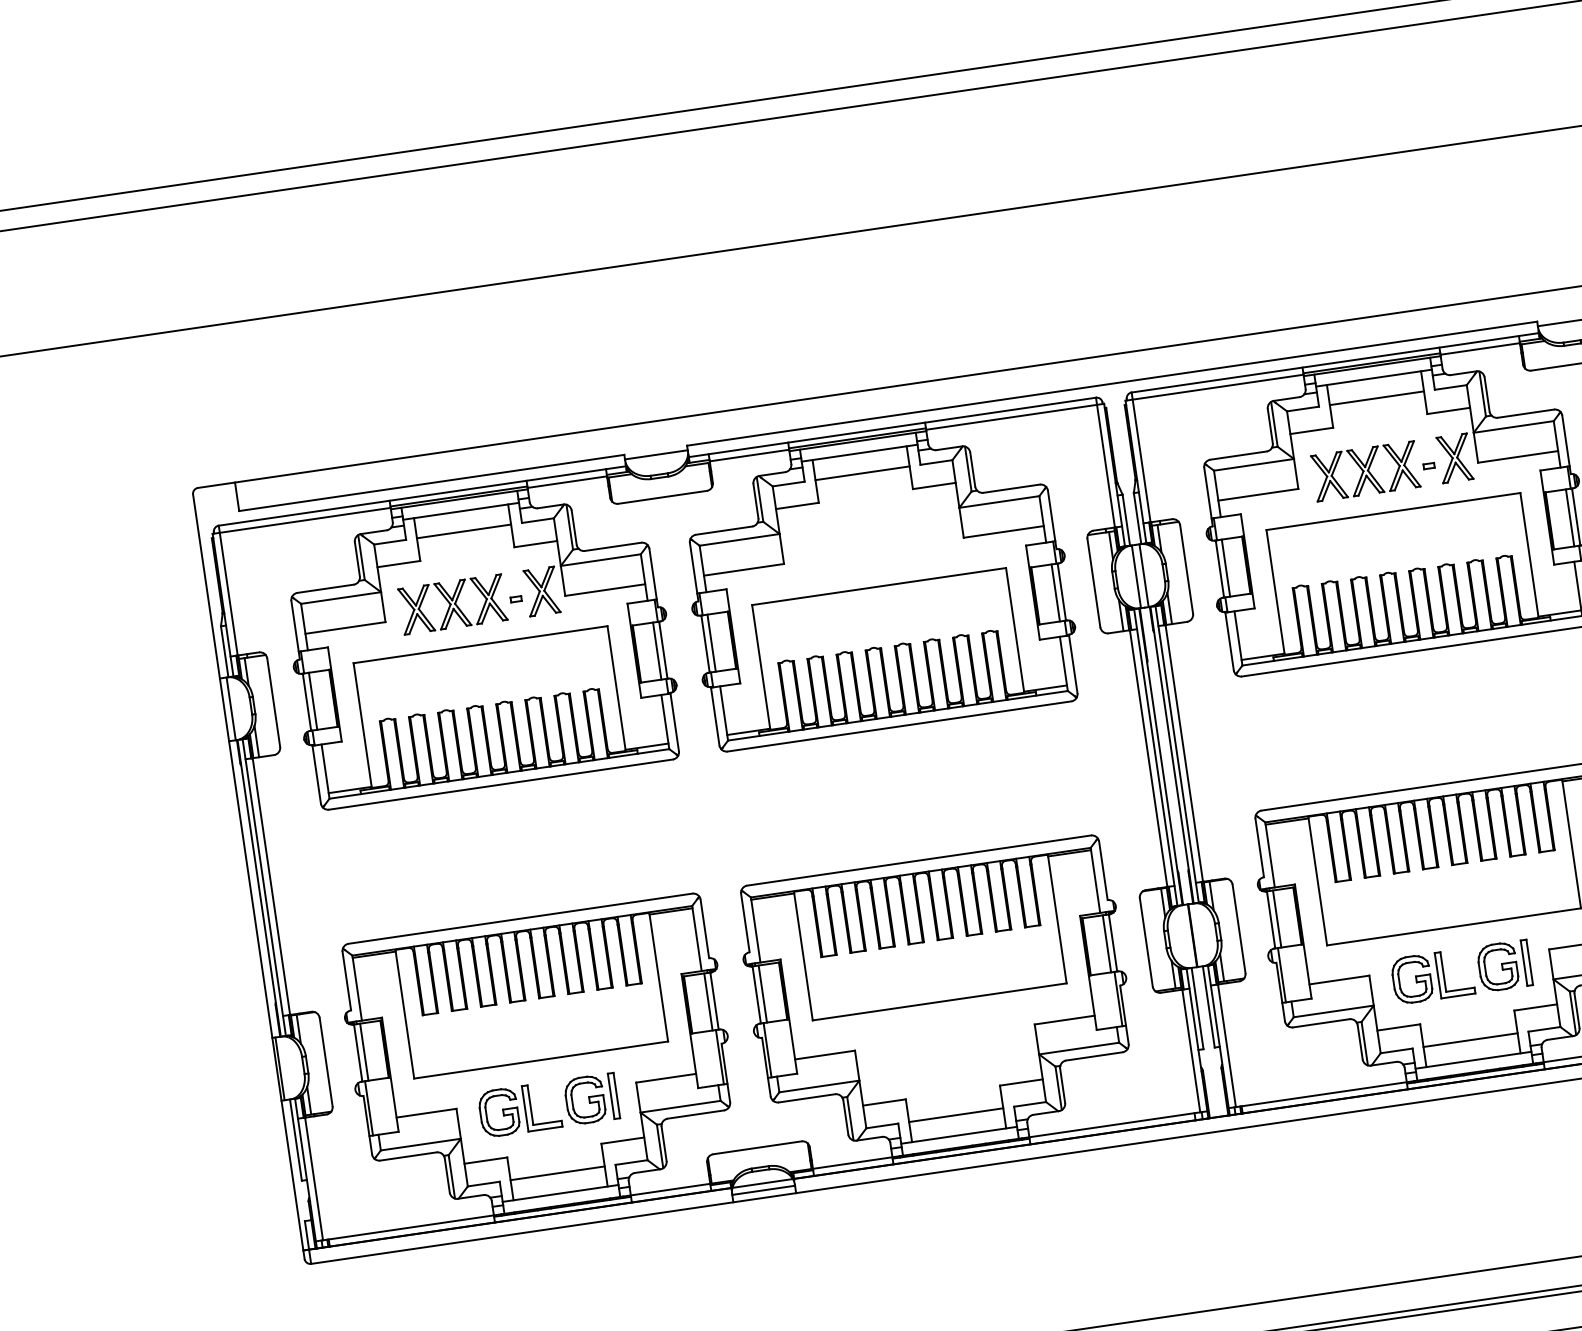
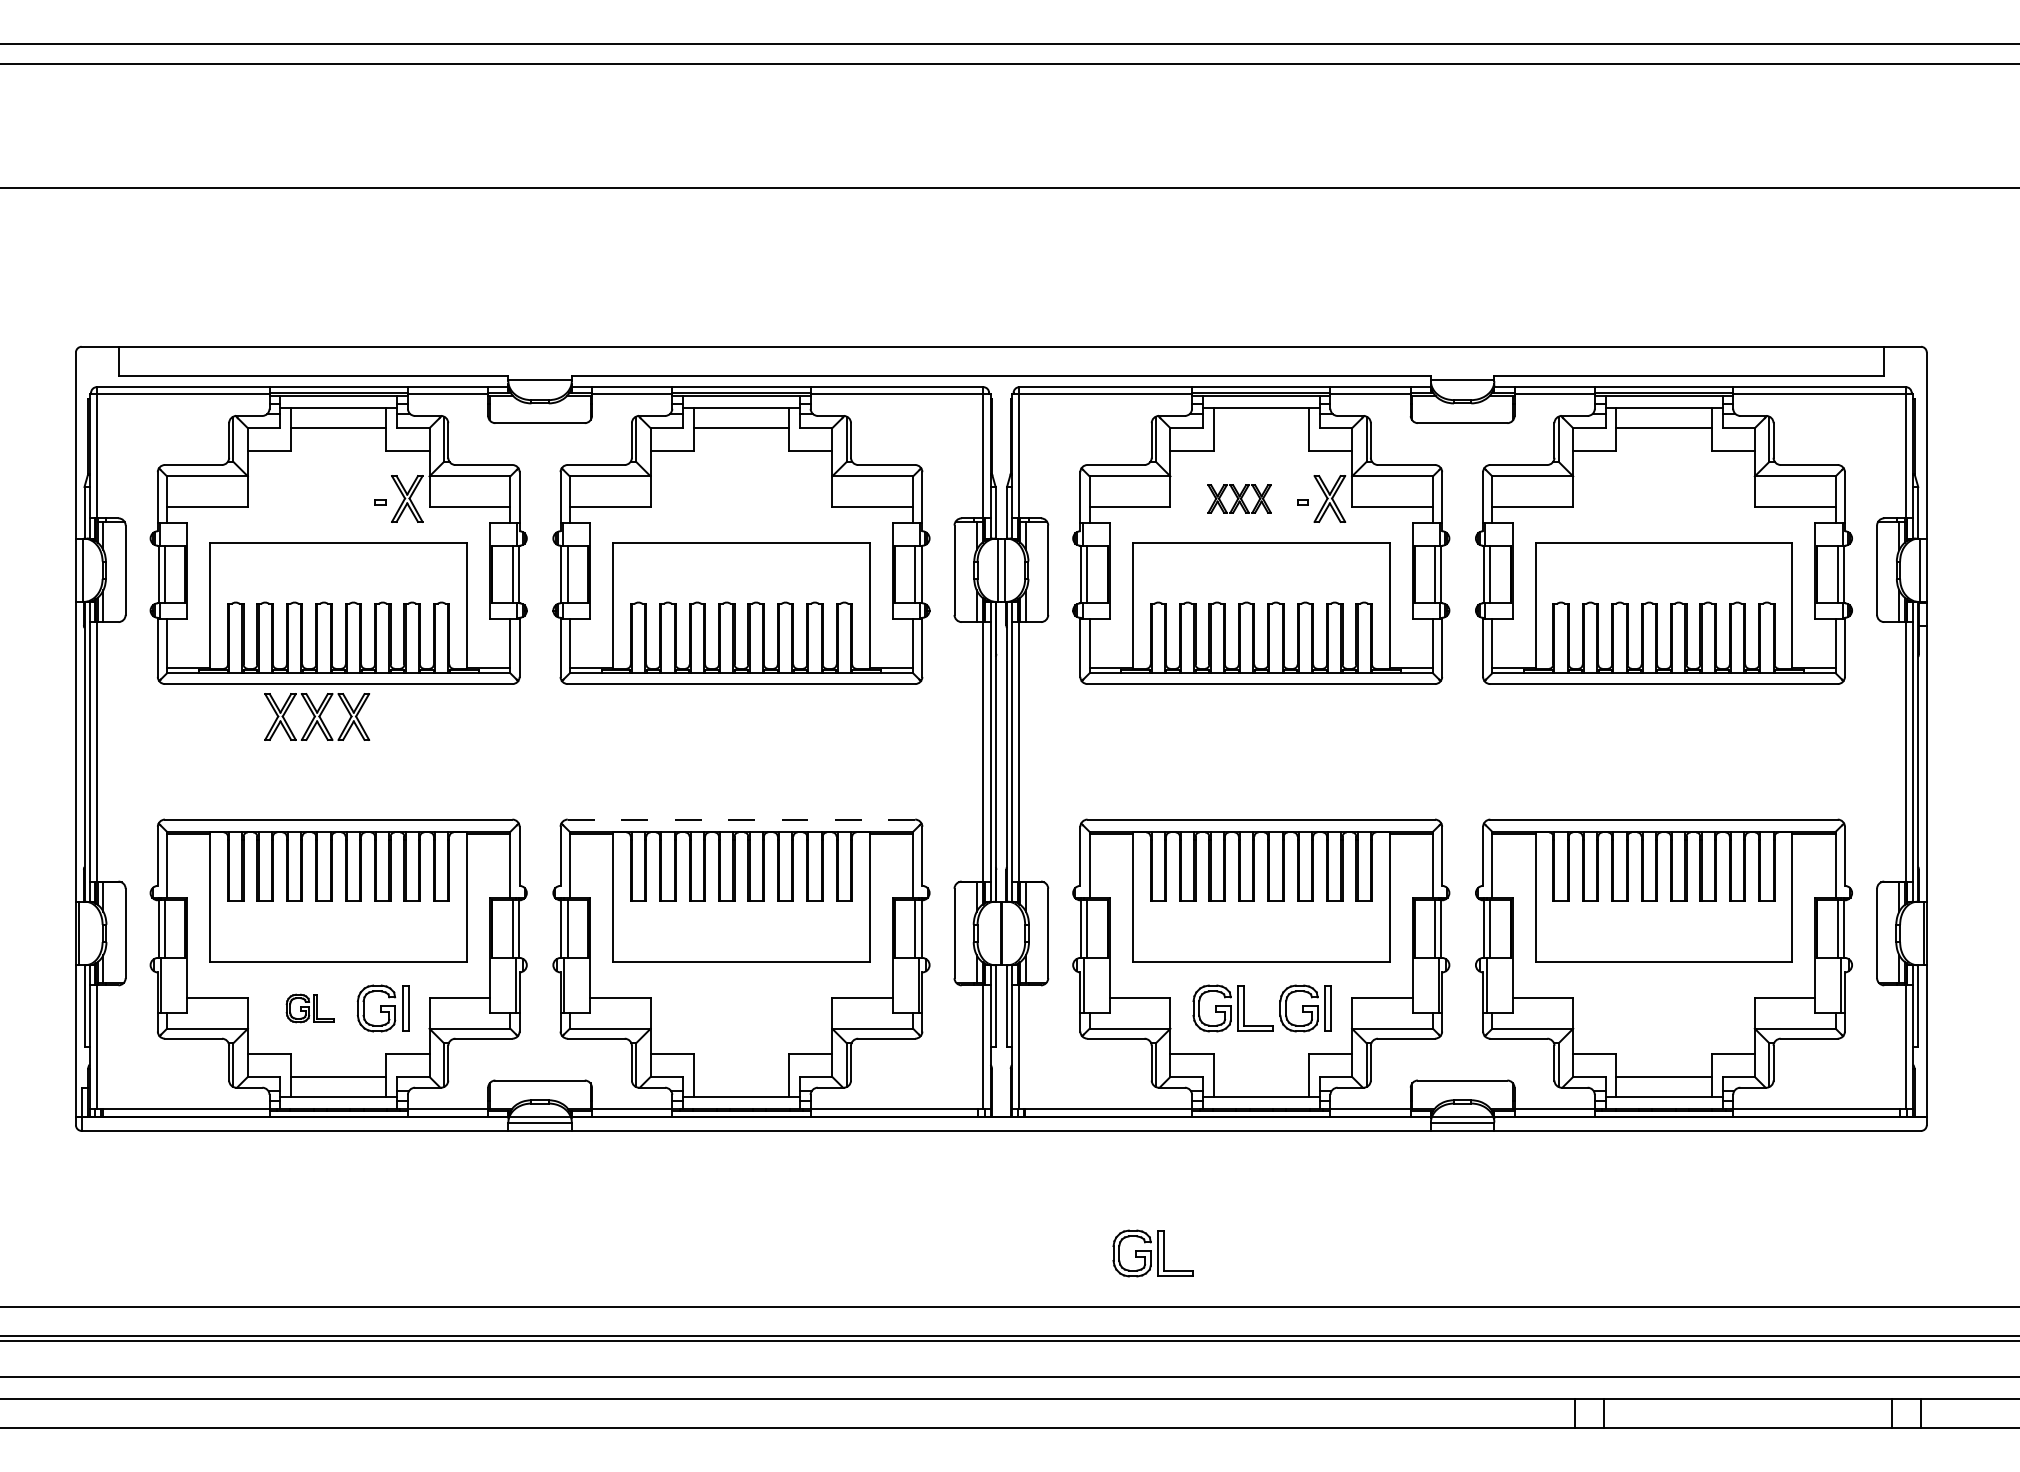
line: (1376, 398) -> (1260, 428), removed
part: (1365, 470) -> (1239, 498), size x0.6
part: (453, 604) -> (317, 716), moved
line: (919, 860) -> (741, 819), solid -> dashed
line: (1469, 1039) -> (1260, 1076), removed
part: (519, 1109) -> (310, 1008), size x0.6
line: (956, 1114) -> (741, 1076), removed
part: (1388, 1230) -> (1152, 1253), added

